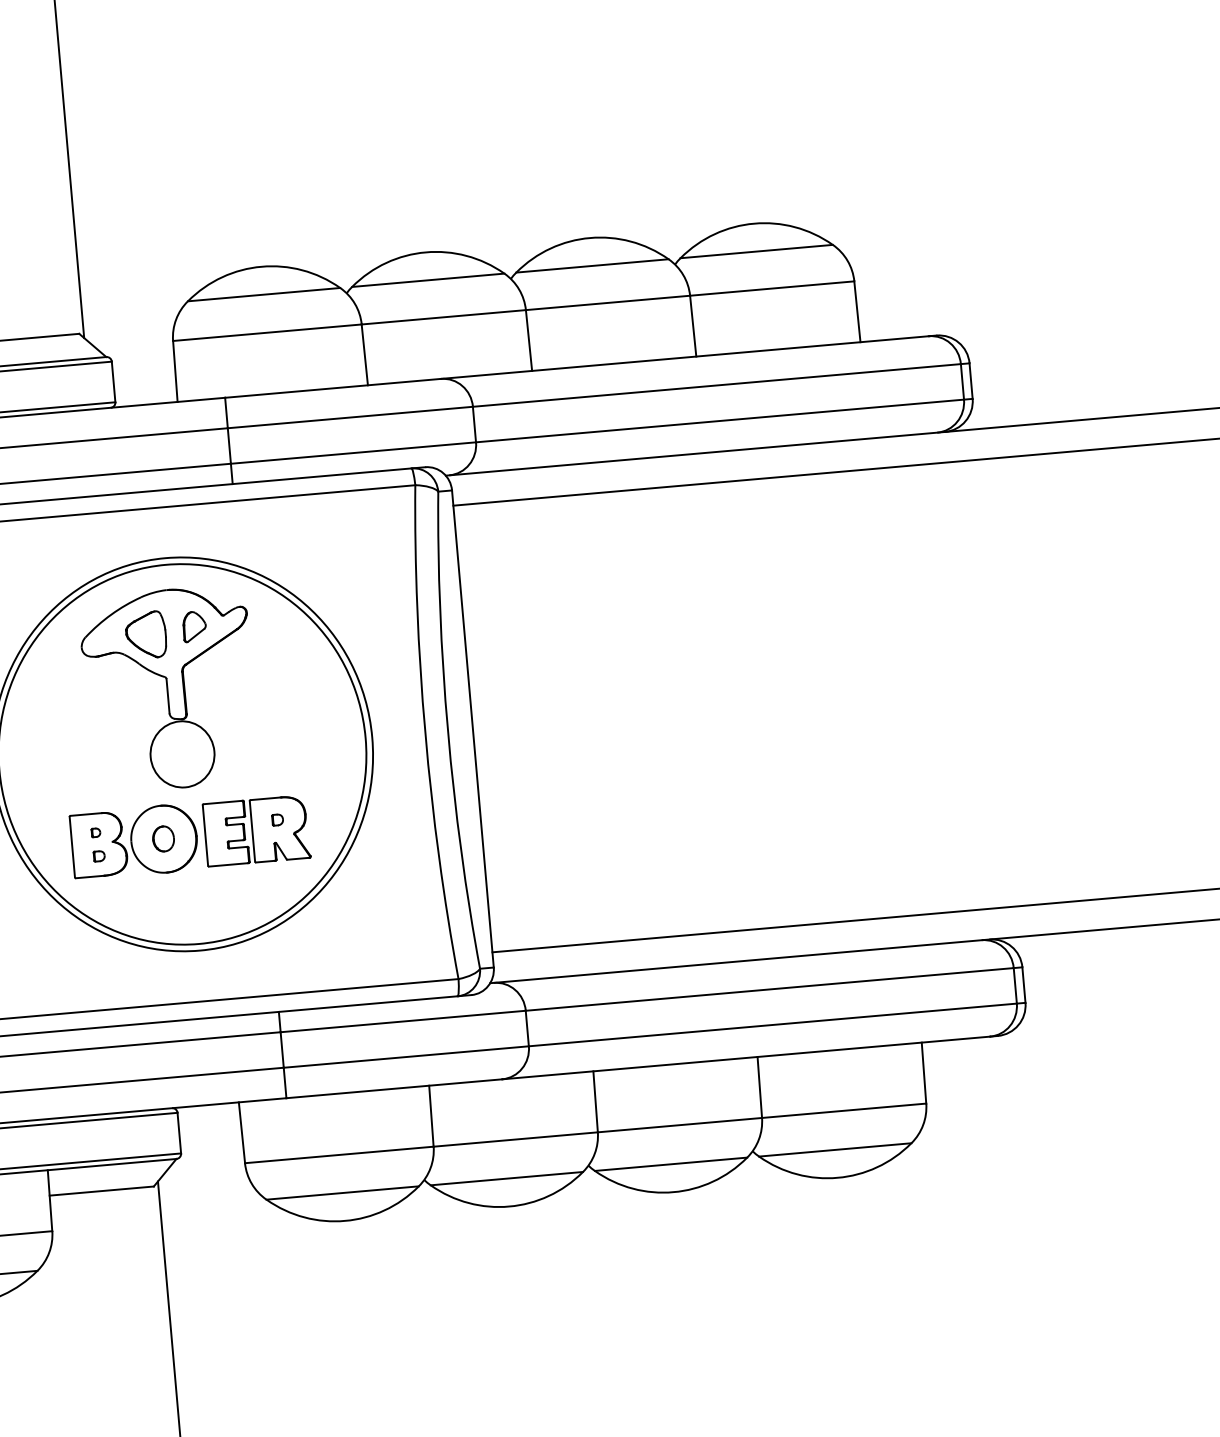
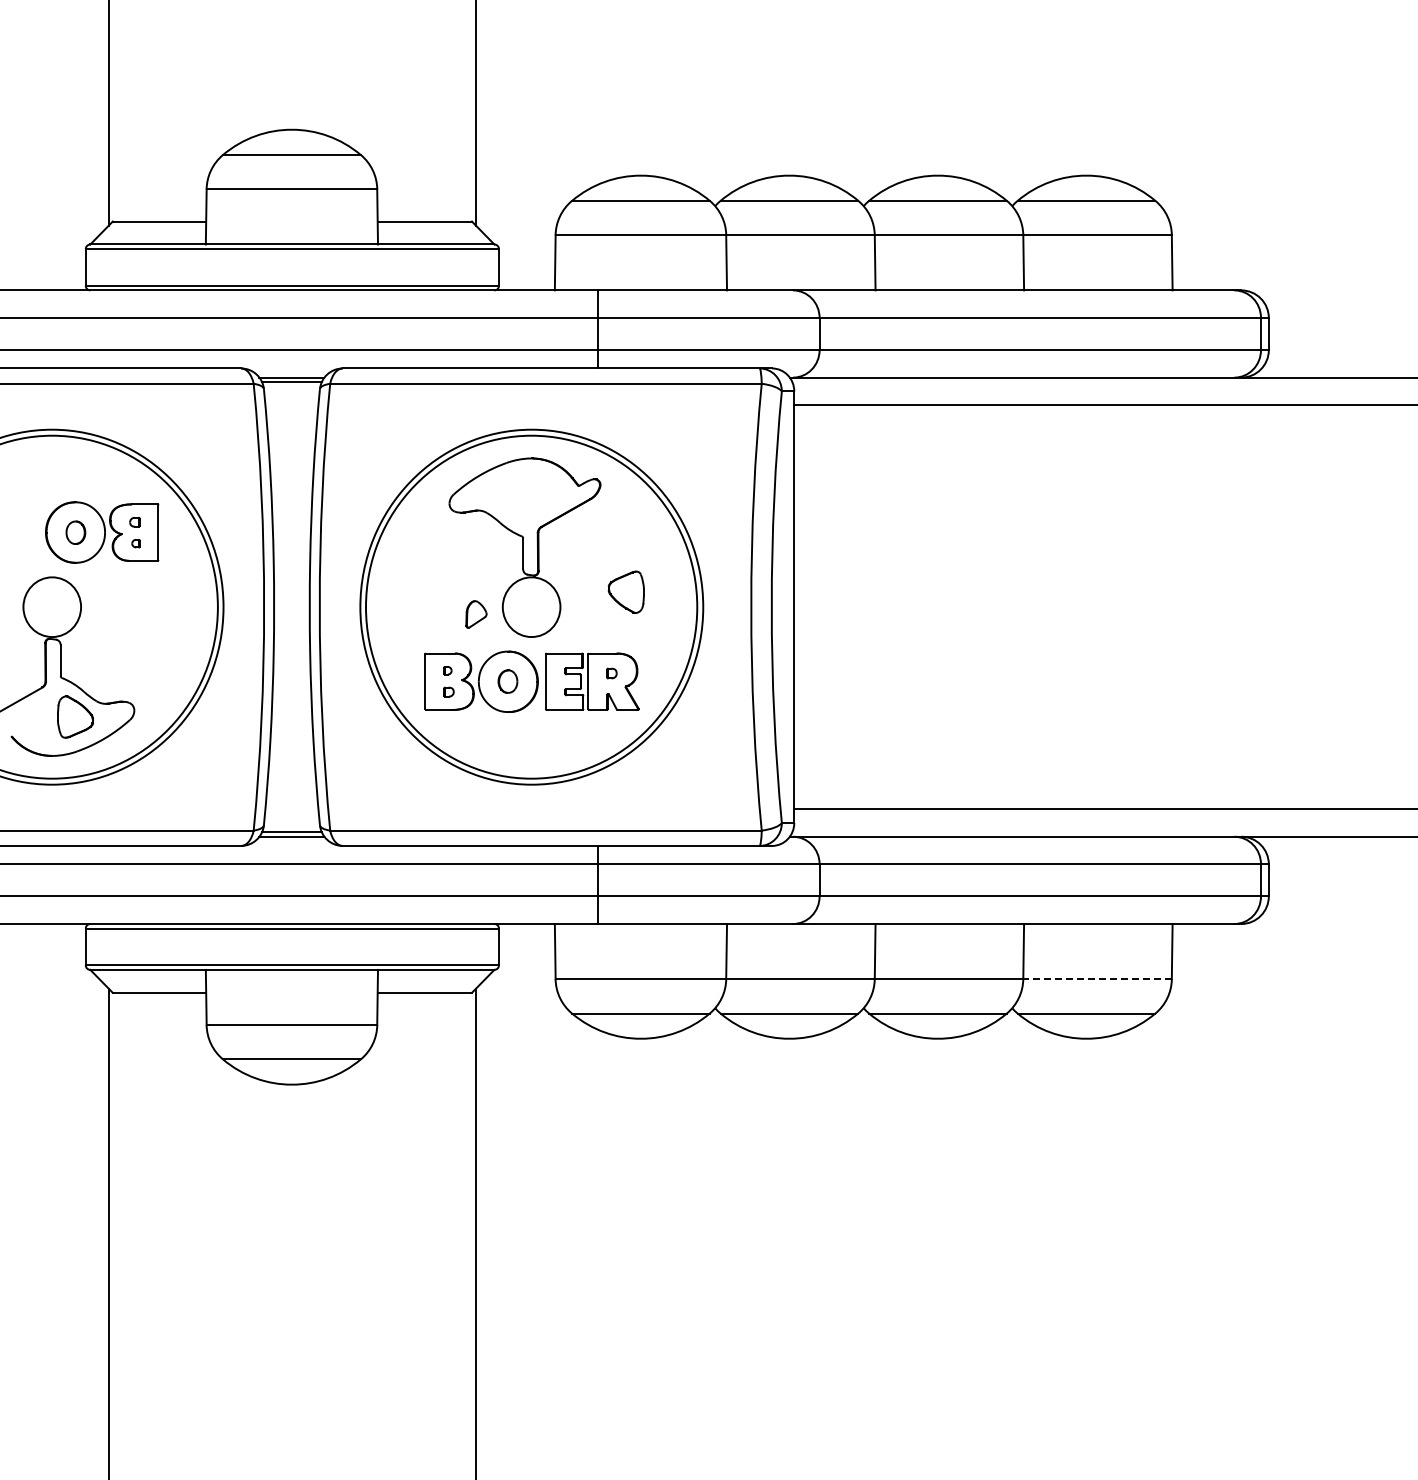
part: (194, 626) -> (476, 614), moved
part: (145, 634) -> (625, 591), moved
line: (844, 1111) -> (1097, 979), solid -> dashed

